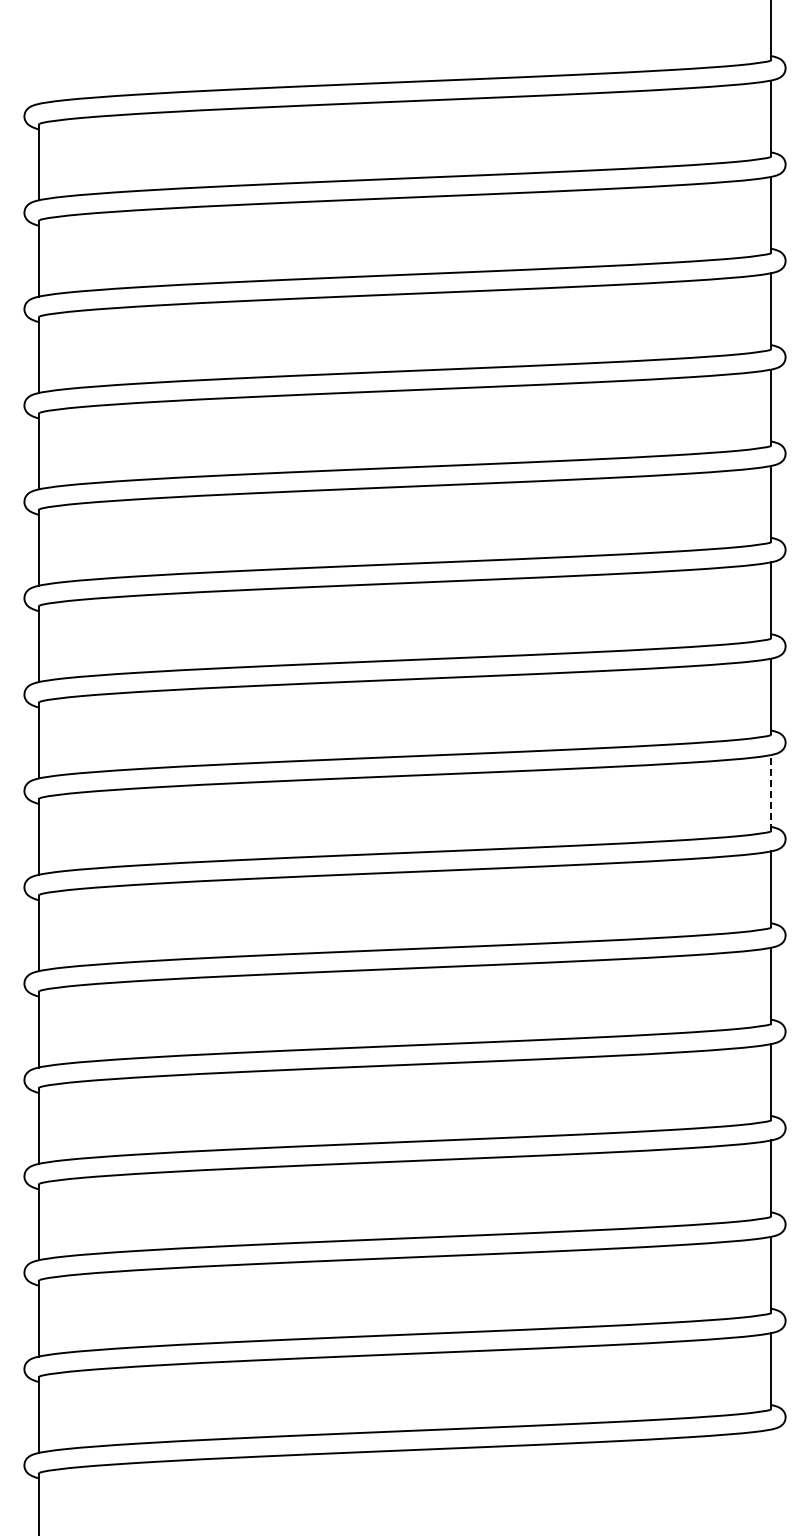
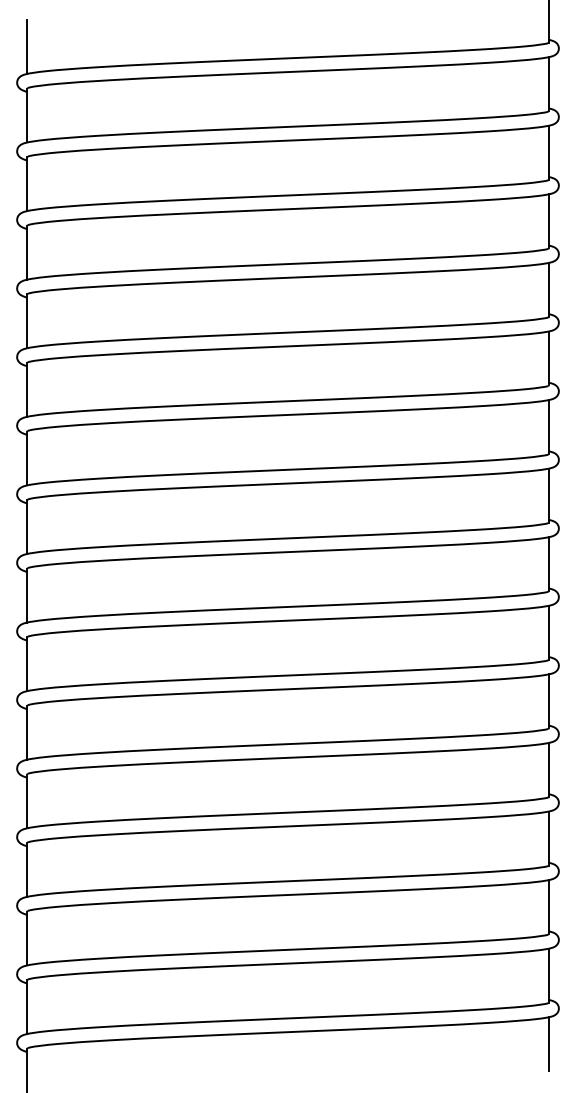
line: (38, 65) -> (27, 46), added
line: (771, 792) -> (548, 563), dashed -> solid
line: (771, 1467) -> (548, 1044), added

